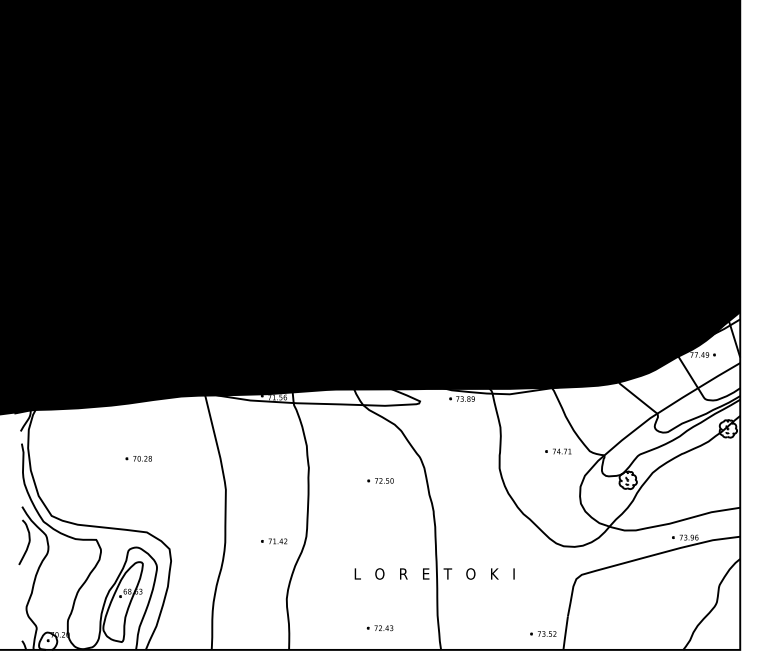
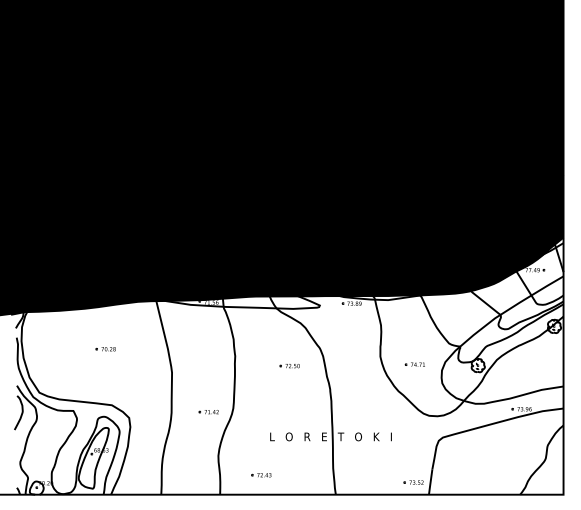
part: (557, 451) -> (414, 364), moved
part: (380, 628) -> (261, 475), moved

